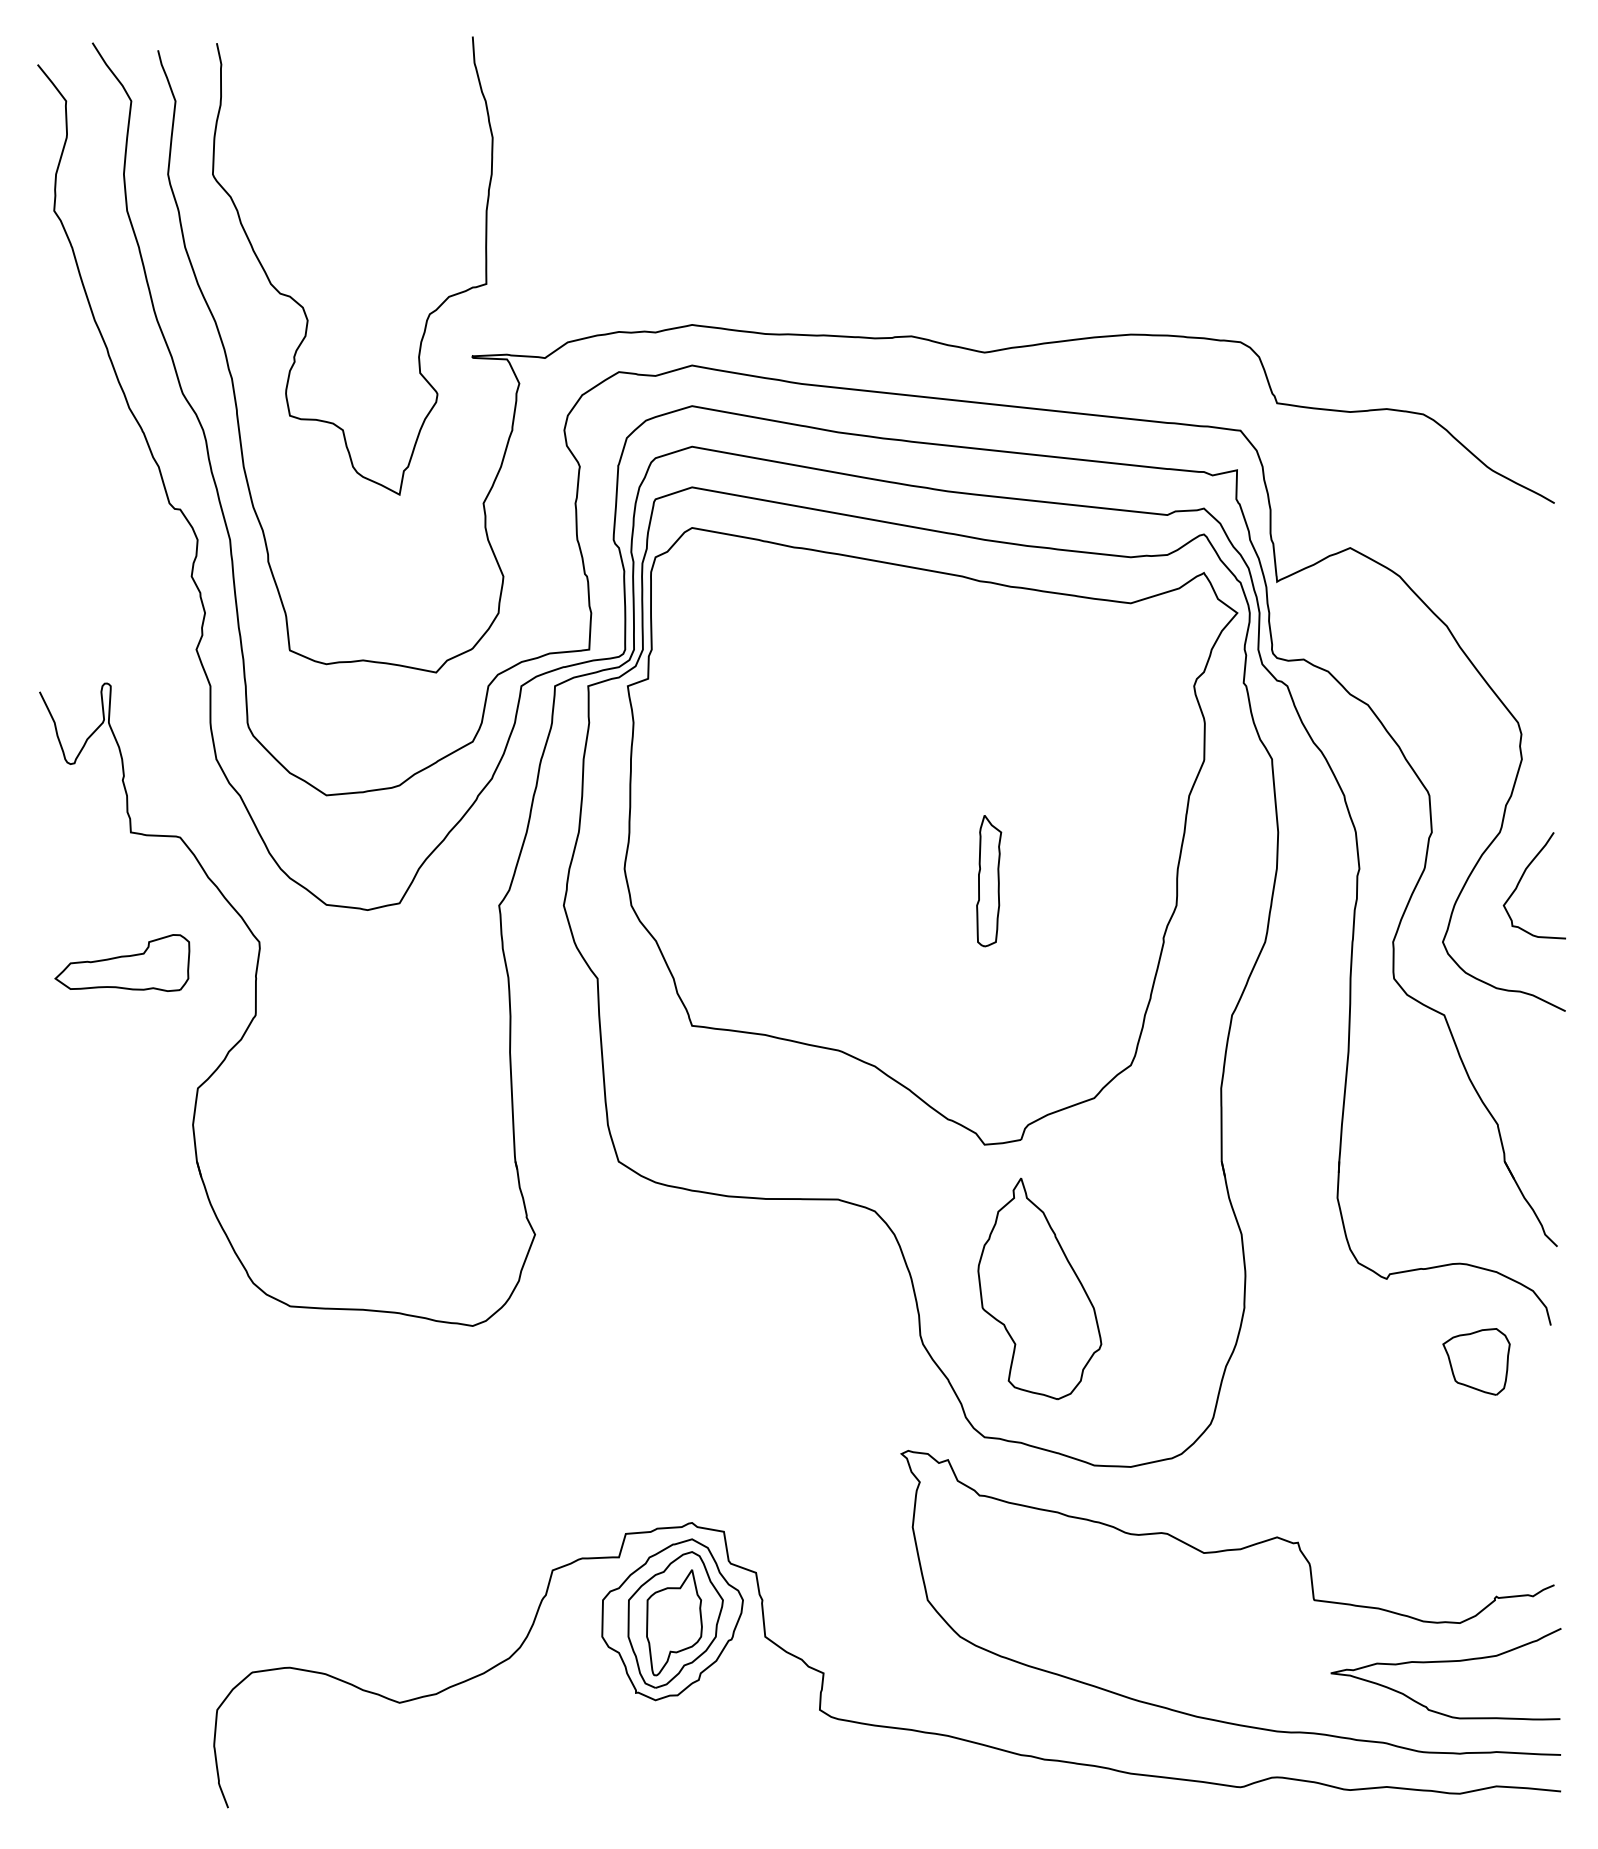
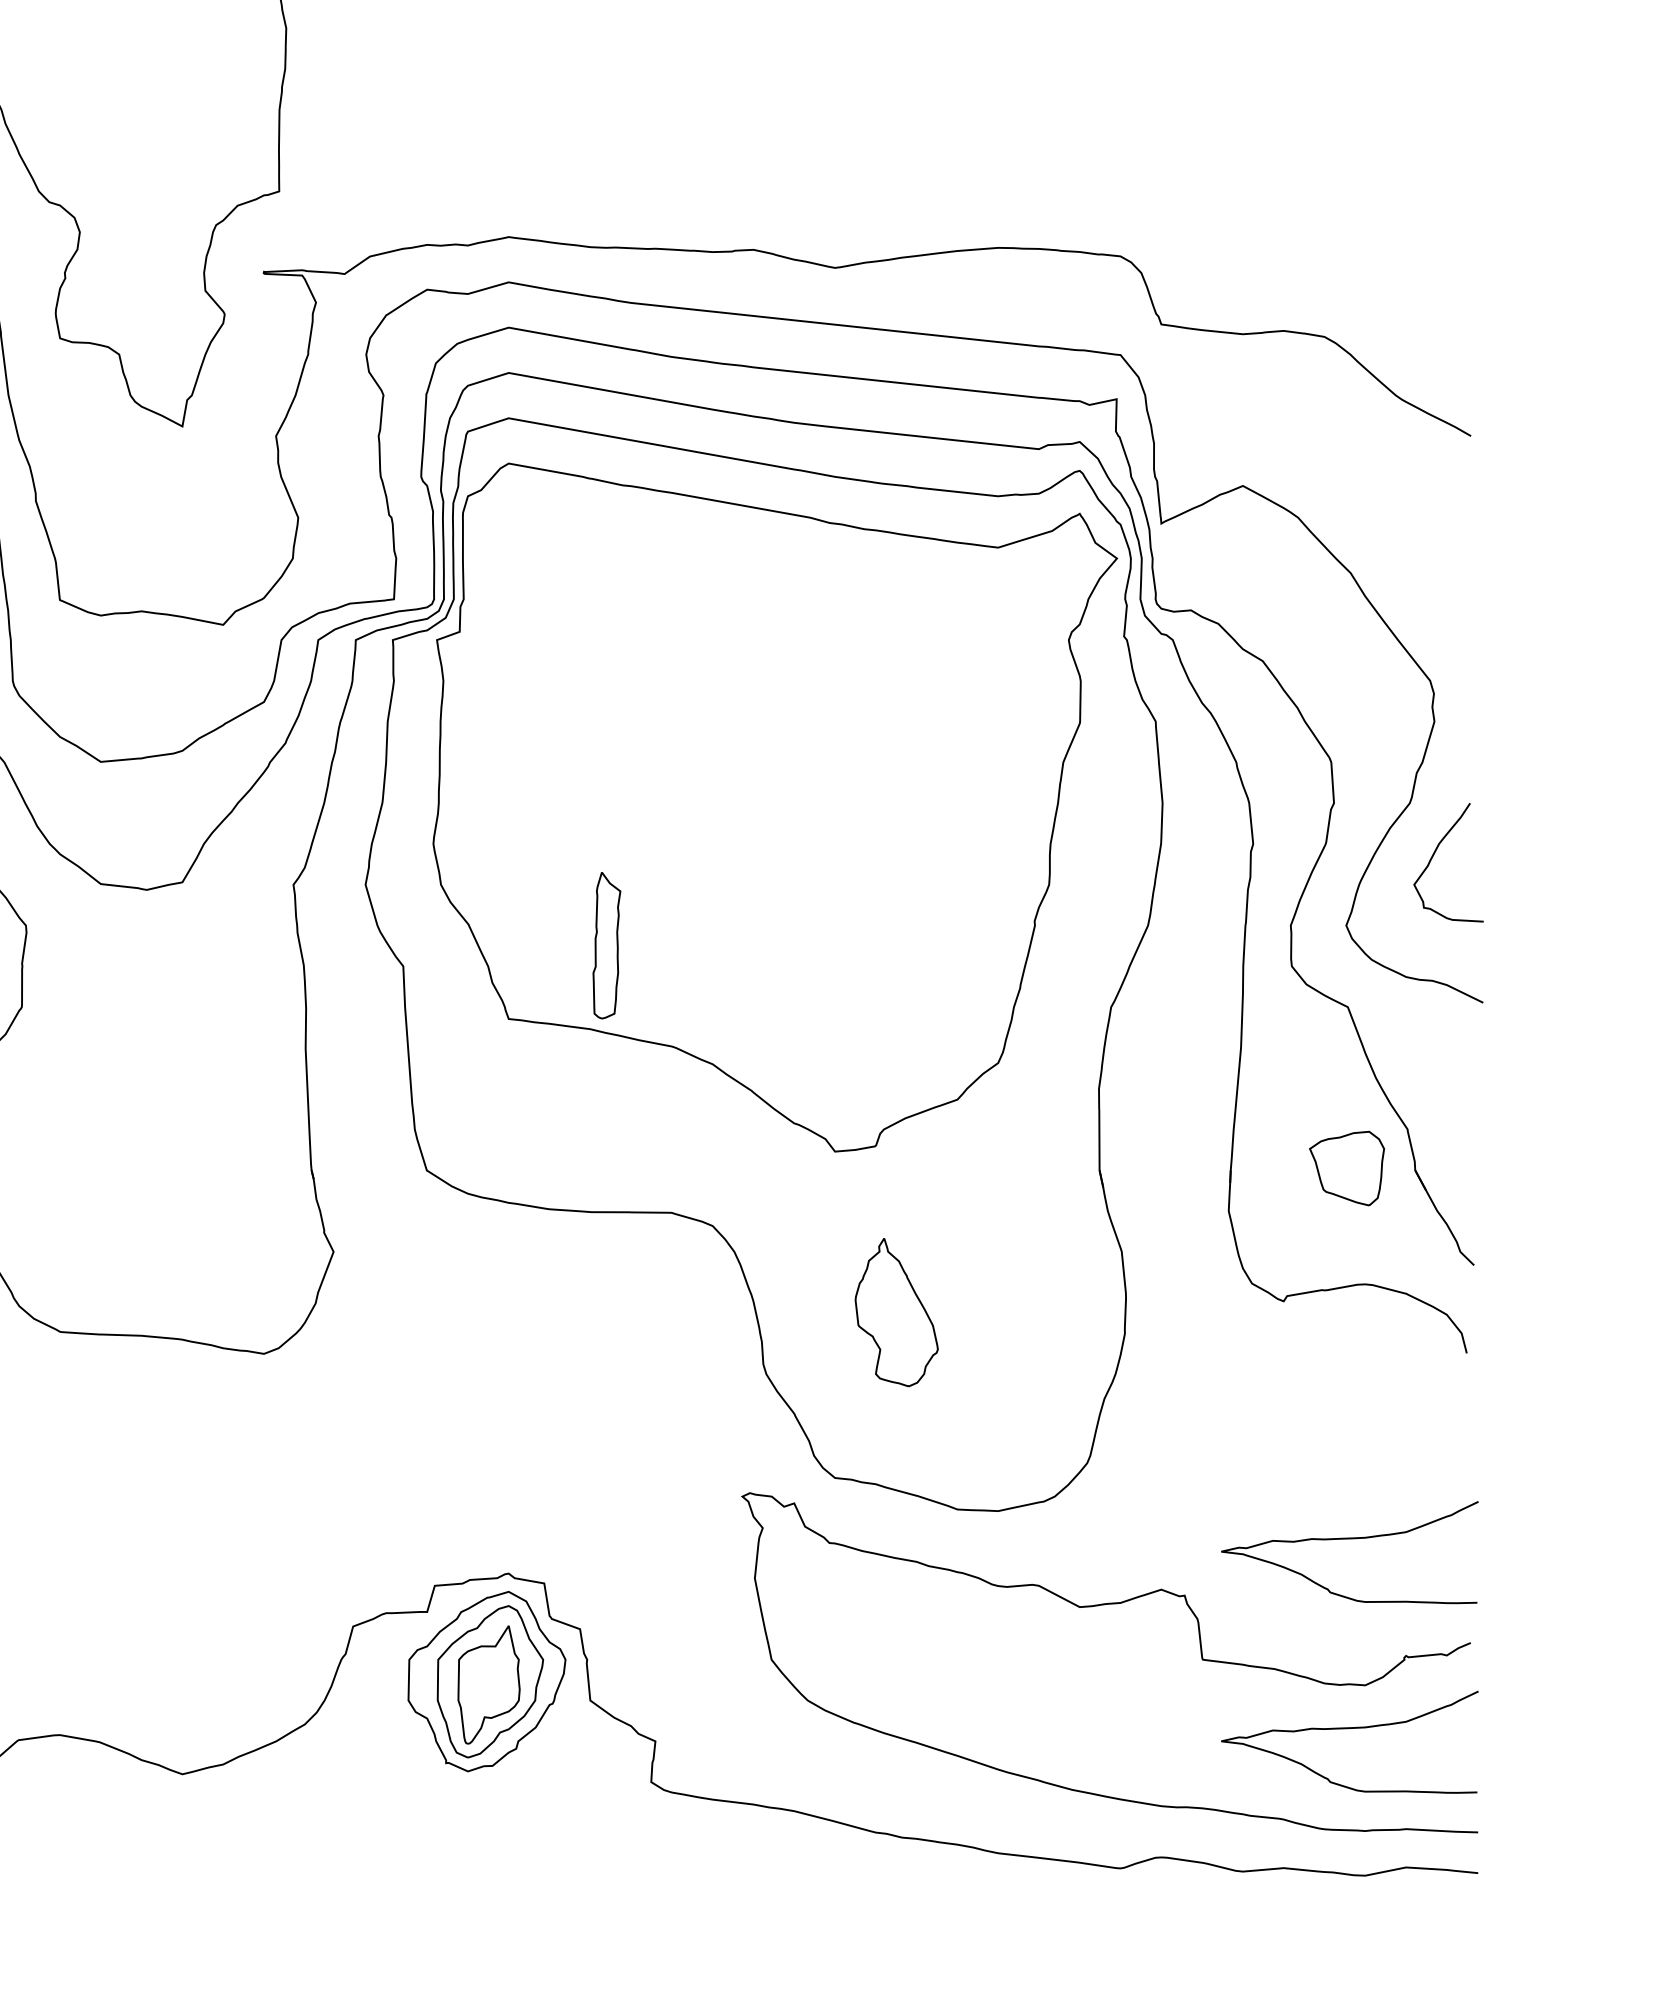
part: (989, 881) -> (607, 946), moved
part: (1039, 1288) -> (896, 1312), size x0.6
part: (1476, 1361) -> (1346, 1168), moved
curve: (1445, 1492) -> (1349, 1539), added

